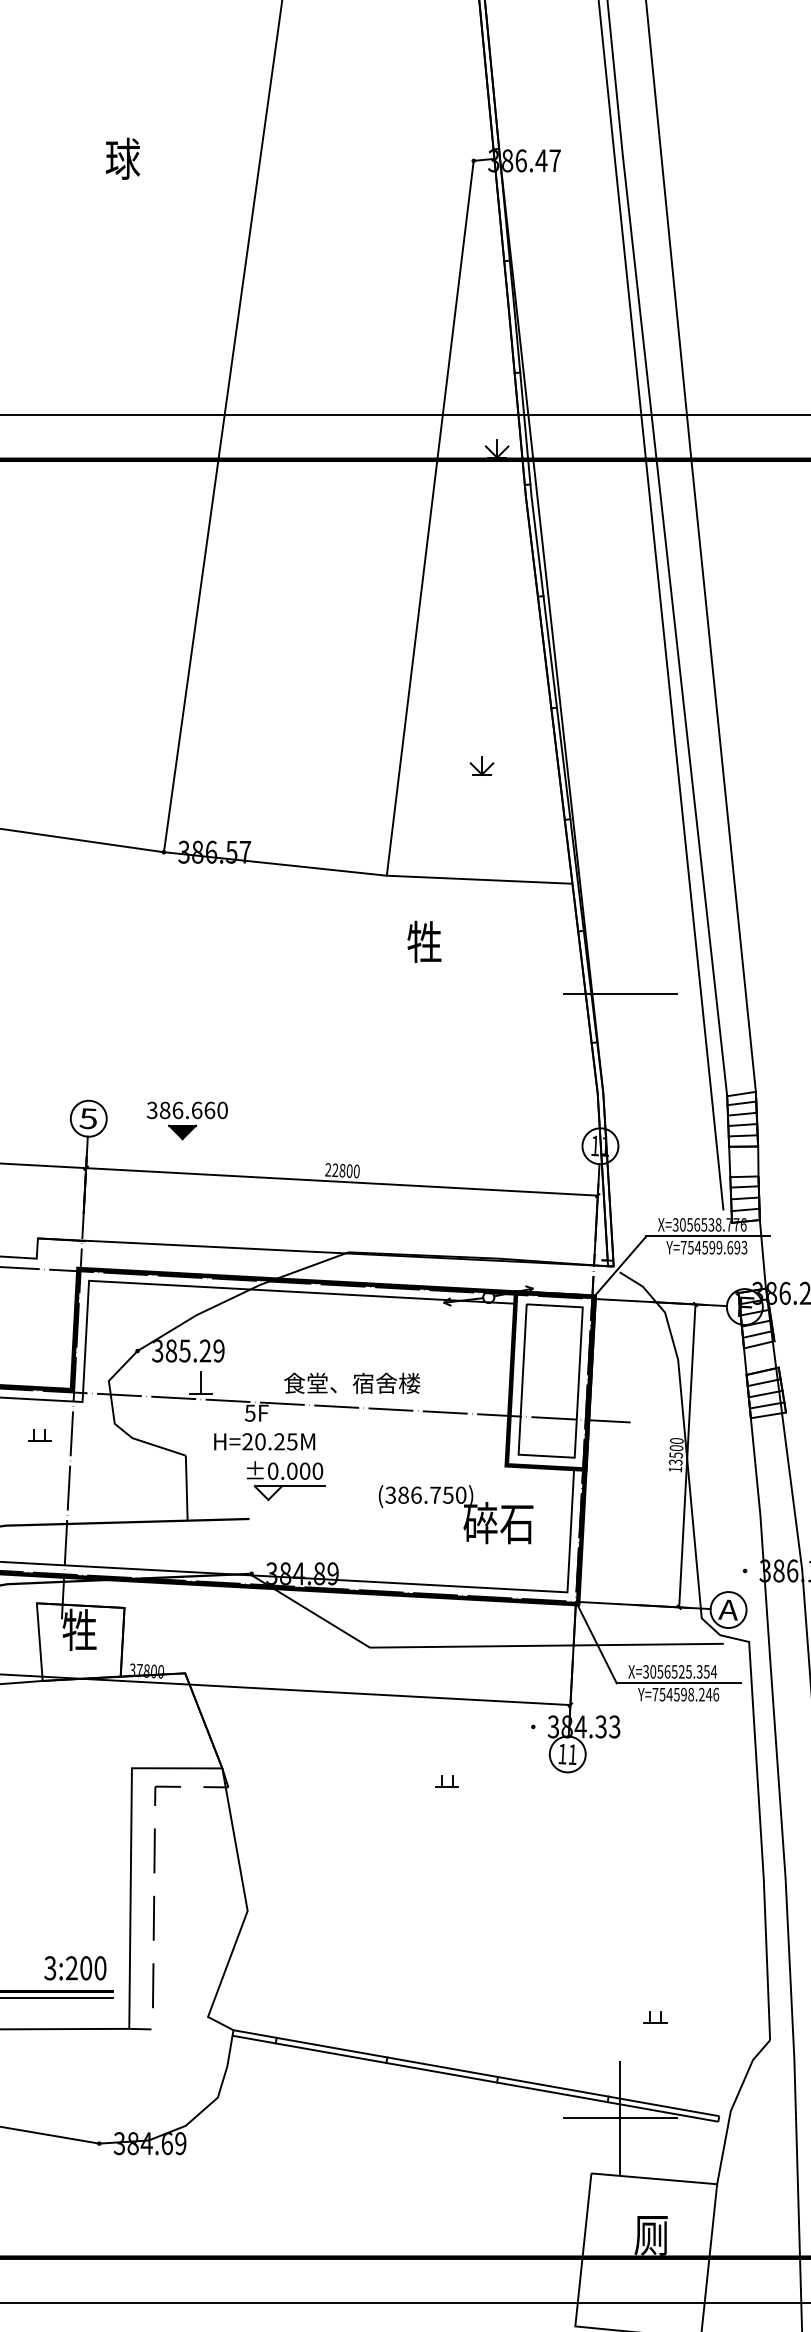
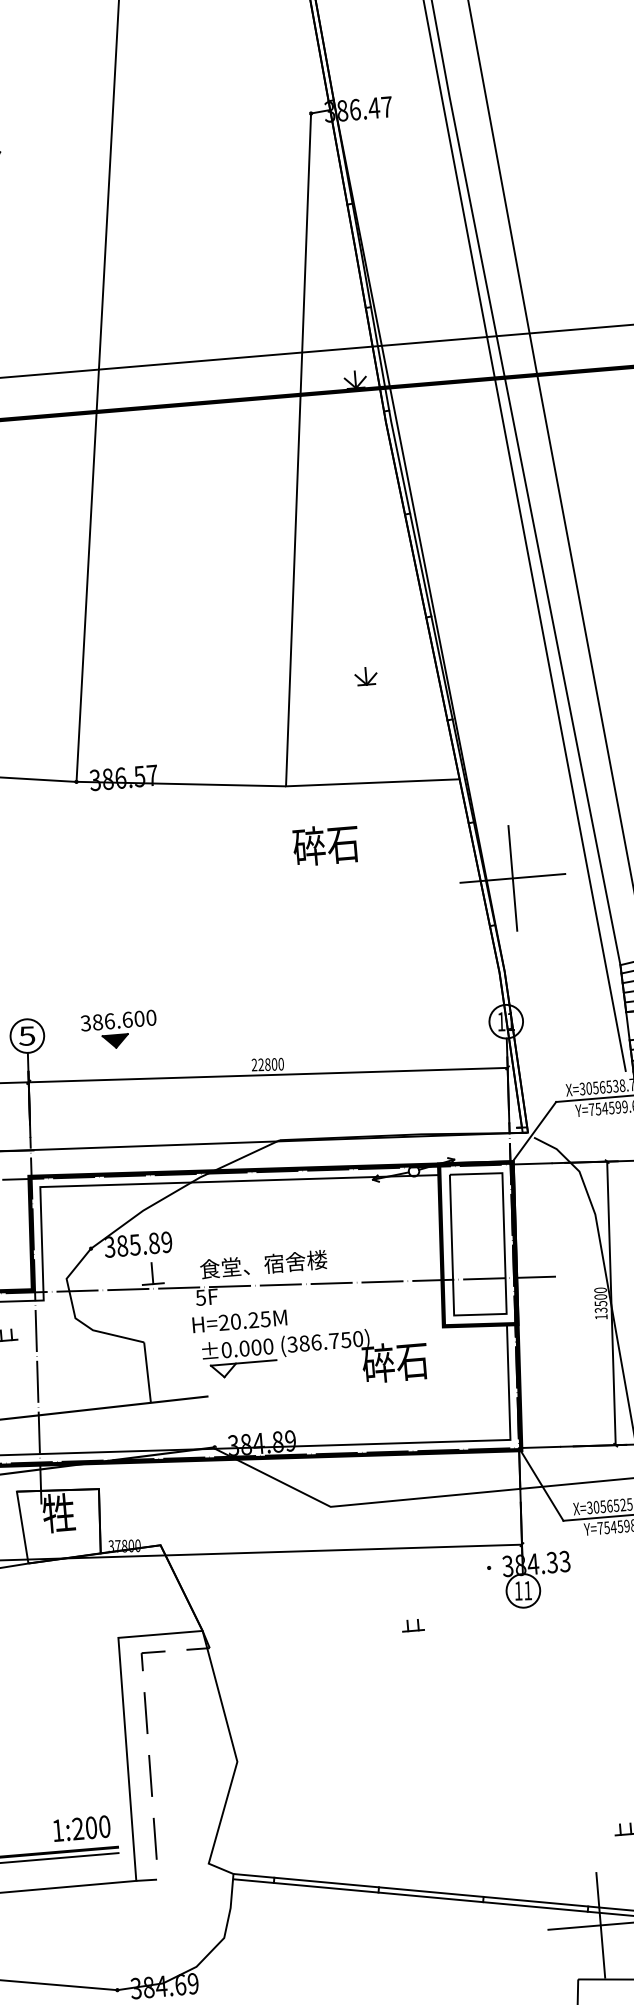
text: (423, 941) -> (325, 844), 牲 -> 碎石
line: (620, 993) -> (512, 877), added
text: (209, 1109) -> (139, 1018), 386.660 -> 386.600
text: (205, 1350) -> (154, 1242), 385.29 -> 385.89
text: (352, 1382) -> (263, 1263), moved
text: (264, 1441) -> (239, 1321), moved
text: (455, 1514) -> (354, 1357), moved
text: (50, 1968) -> (58, 1830), 3:200 -> 1:200

